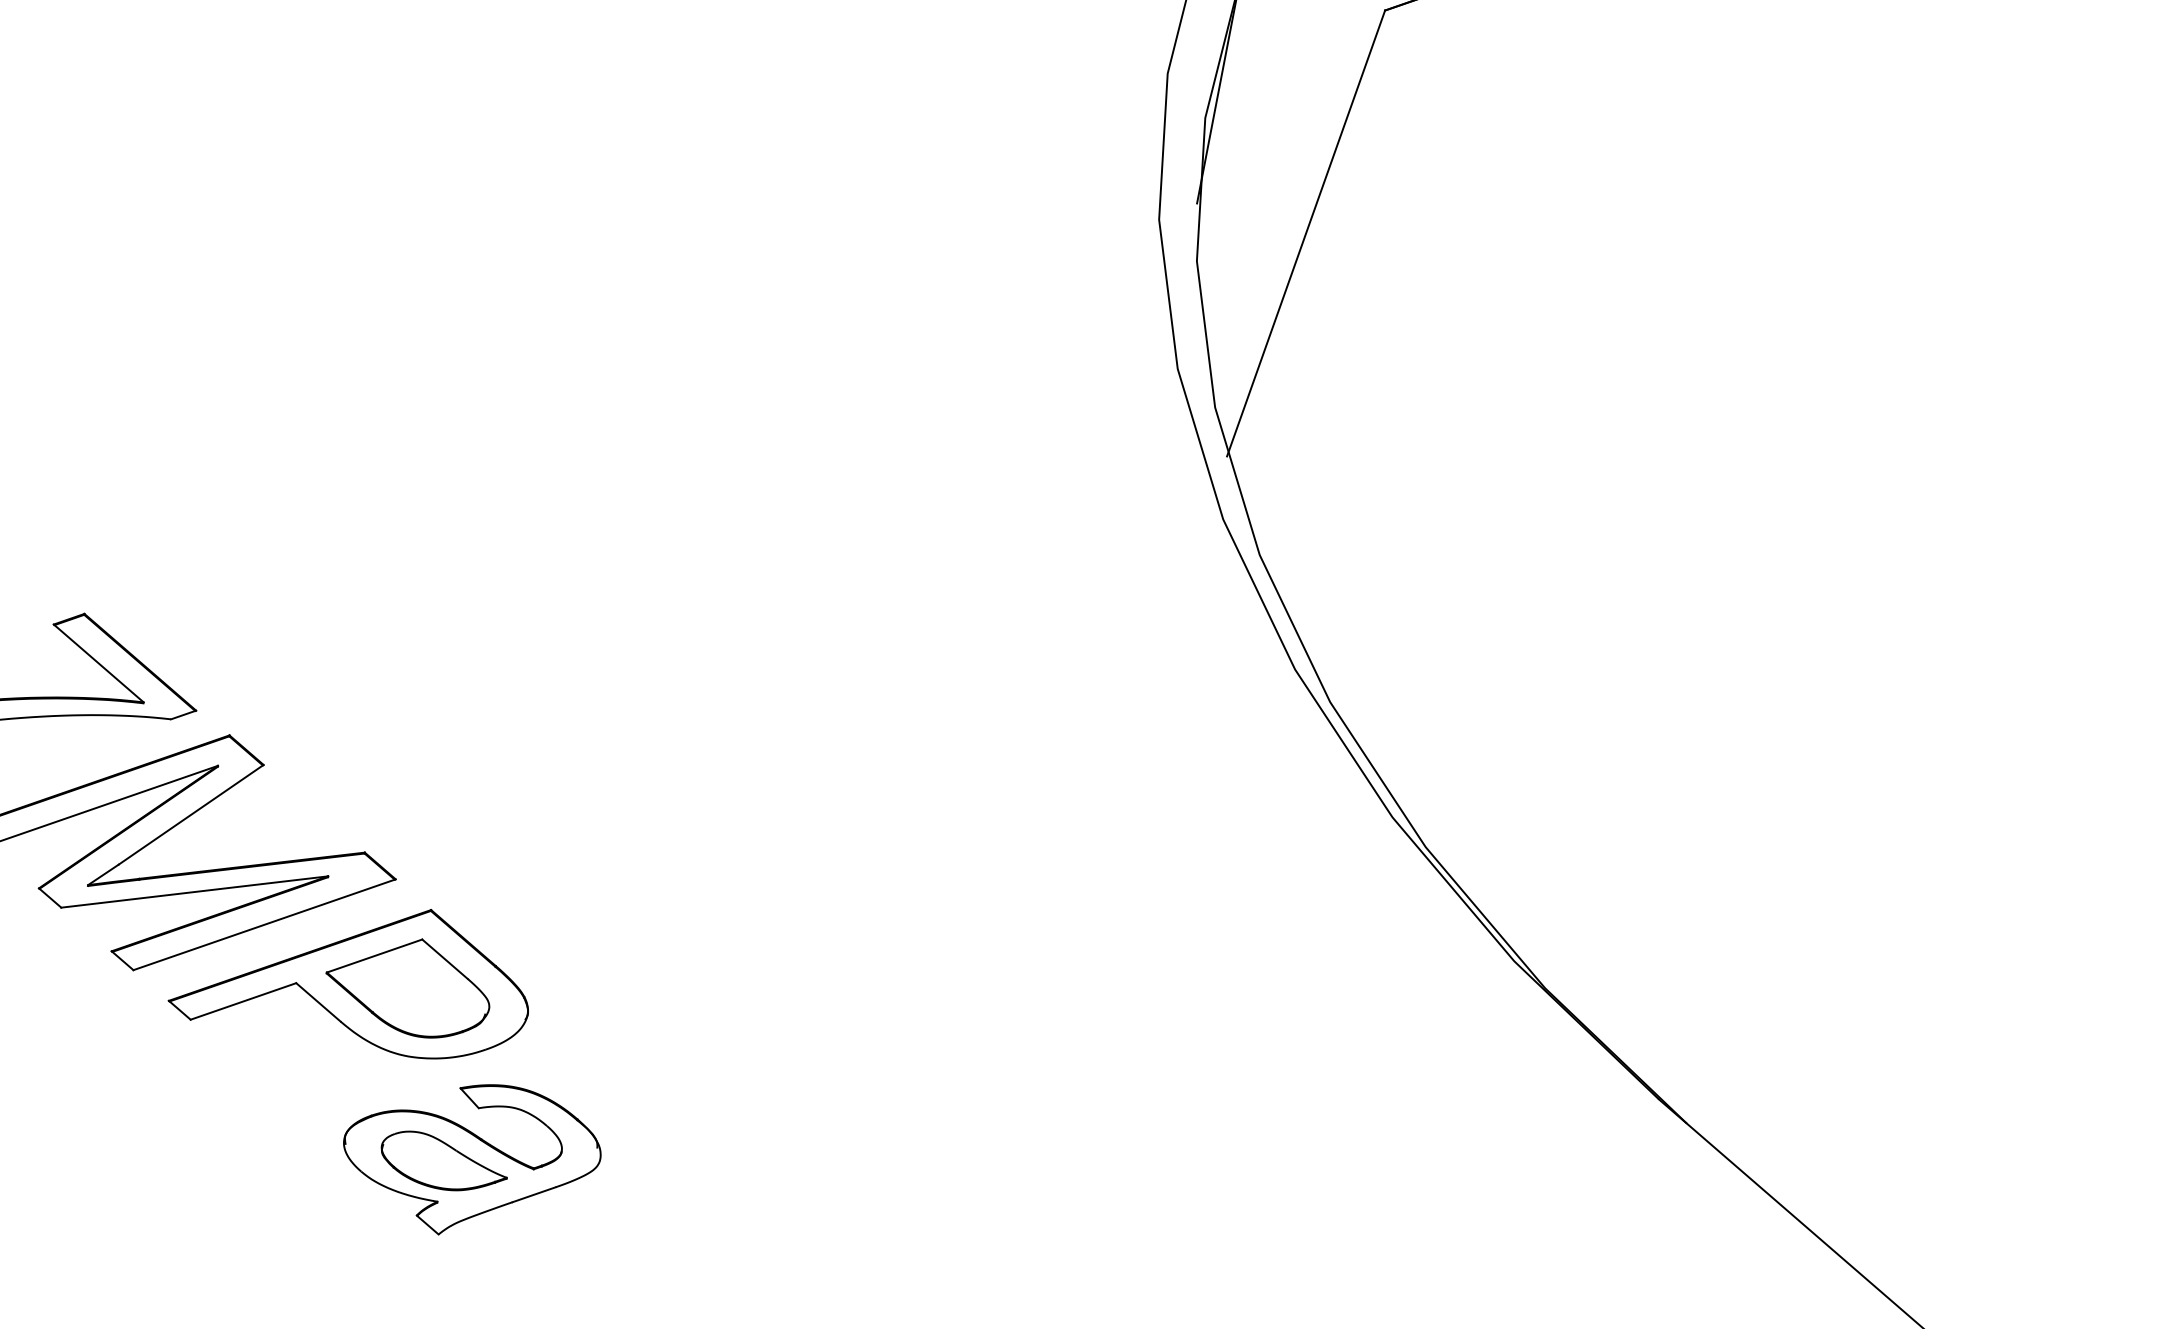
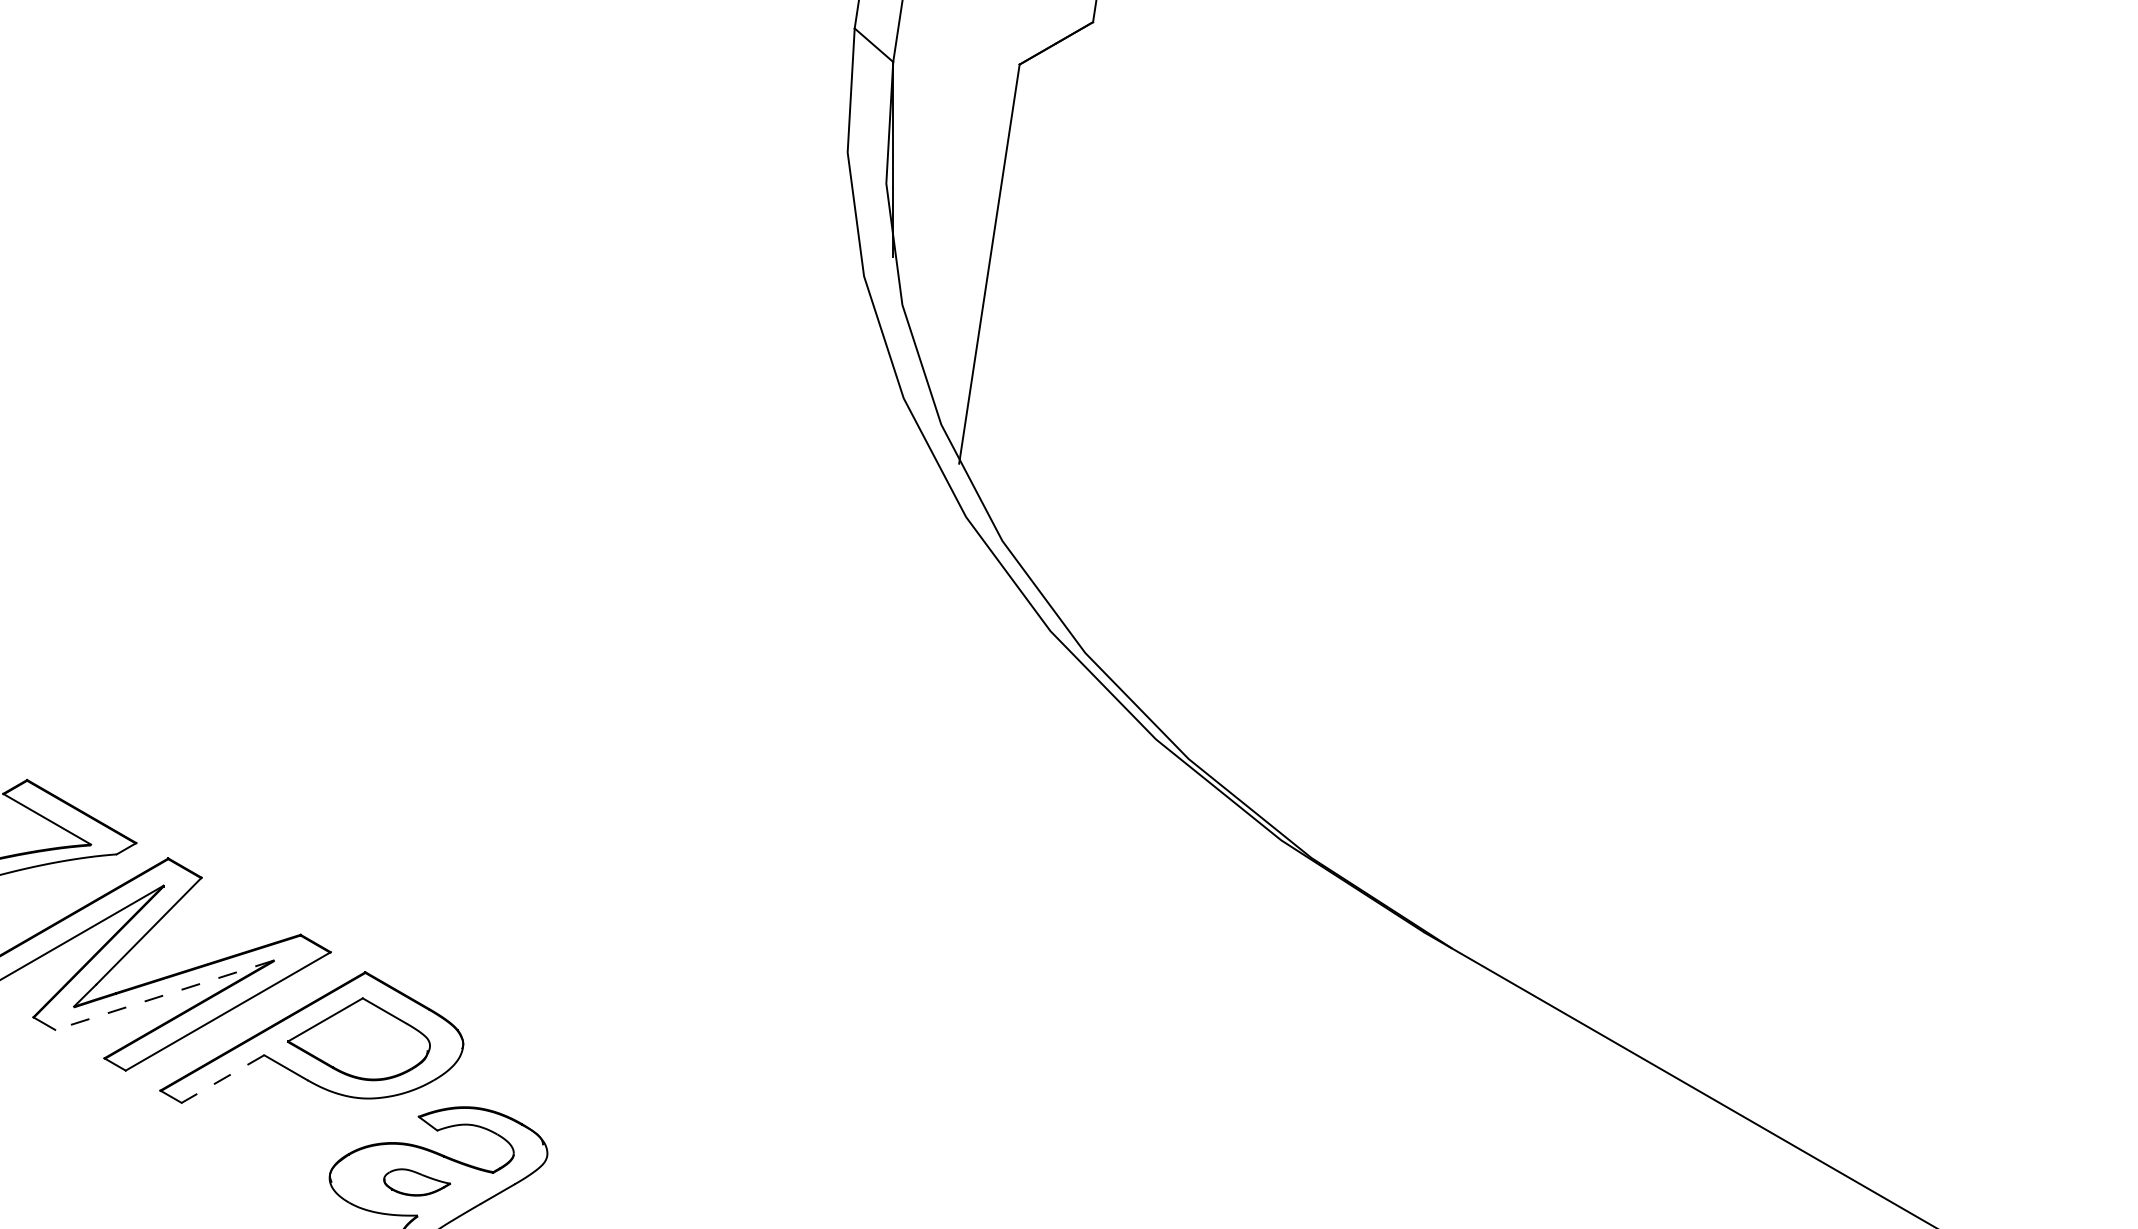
line: (194, 892) -> (164, 995), solid -> dashed
line: (242, 1001) -> (222, 1079), solid -> dashed
part: (443, 1163) -> (416, 1182), size x0.6

